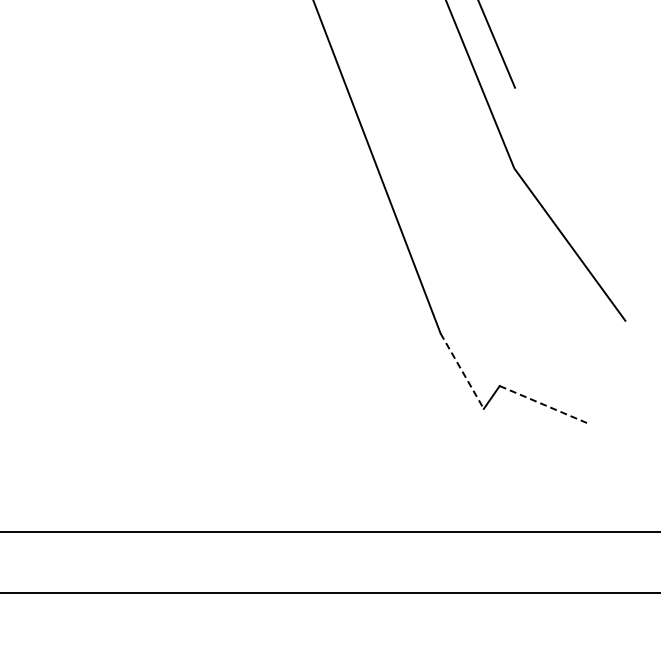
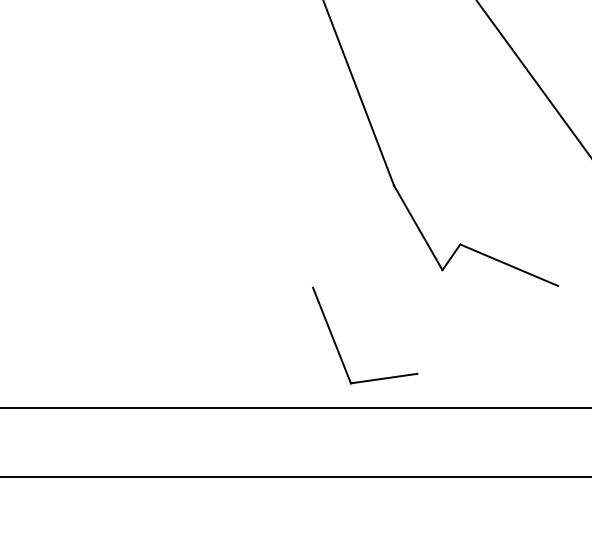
line: (462, 371) -> (418, 228), dashed -> solid
line: (543, 404) -> (509, 265), dashed -> solid
part: (390, 477) -> (337, 347), added

